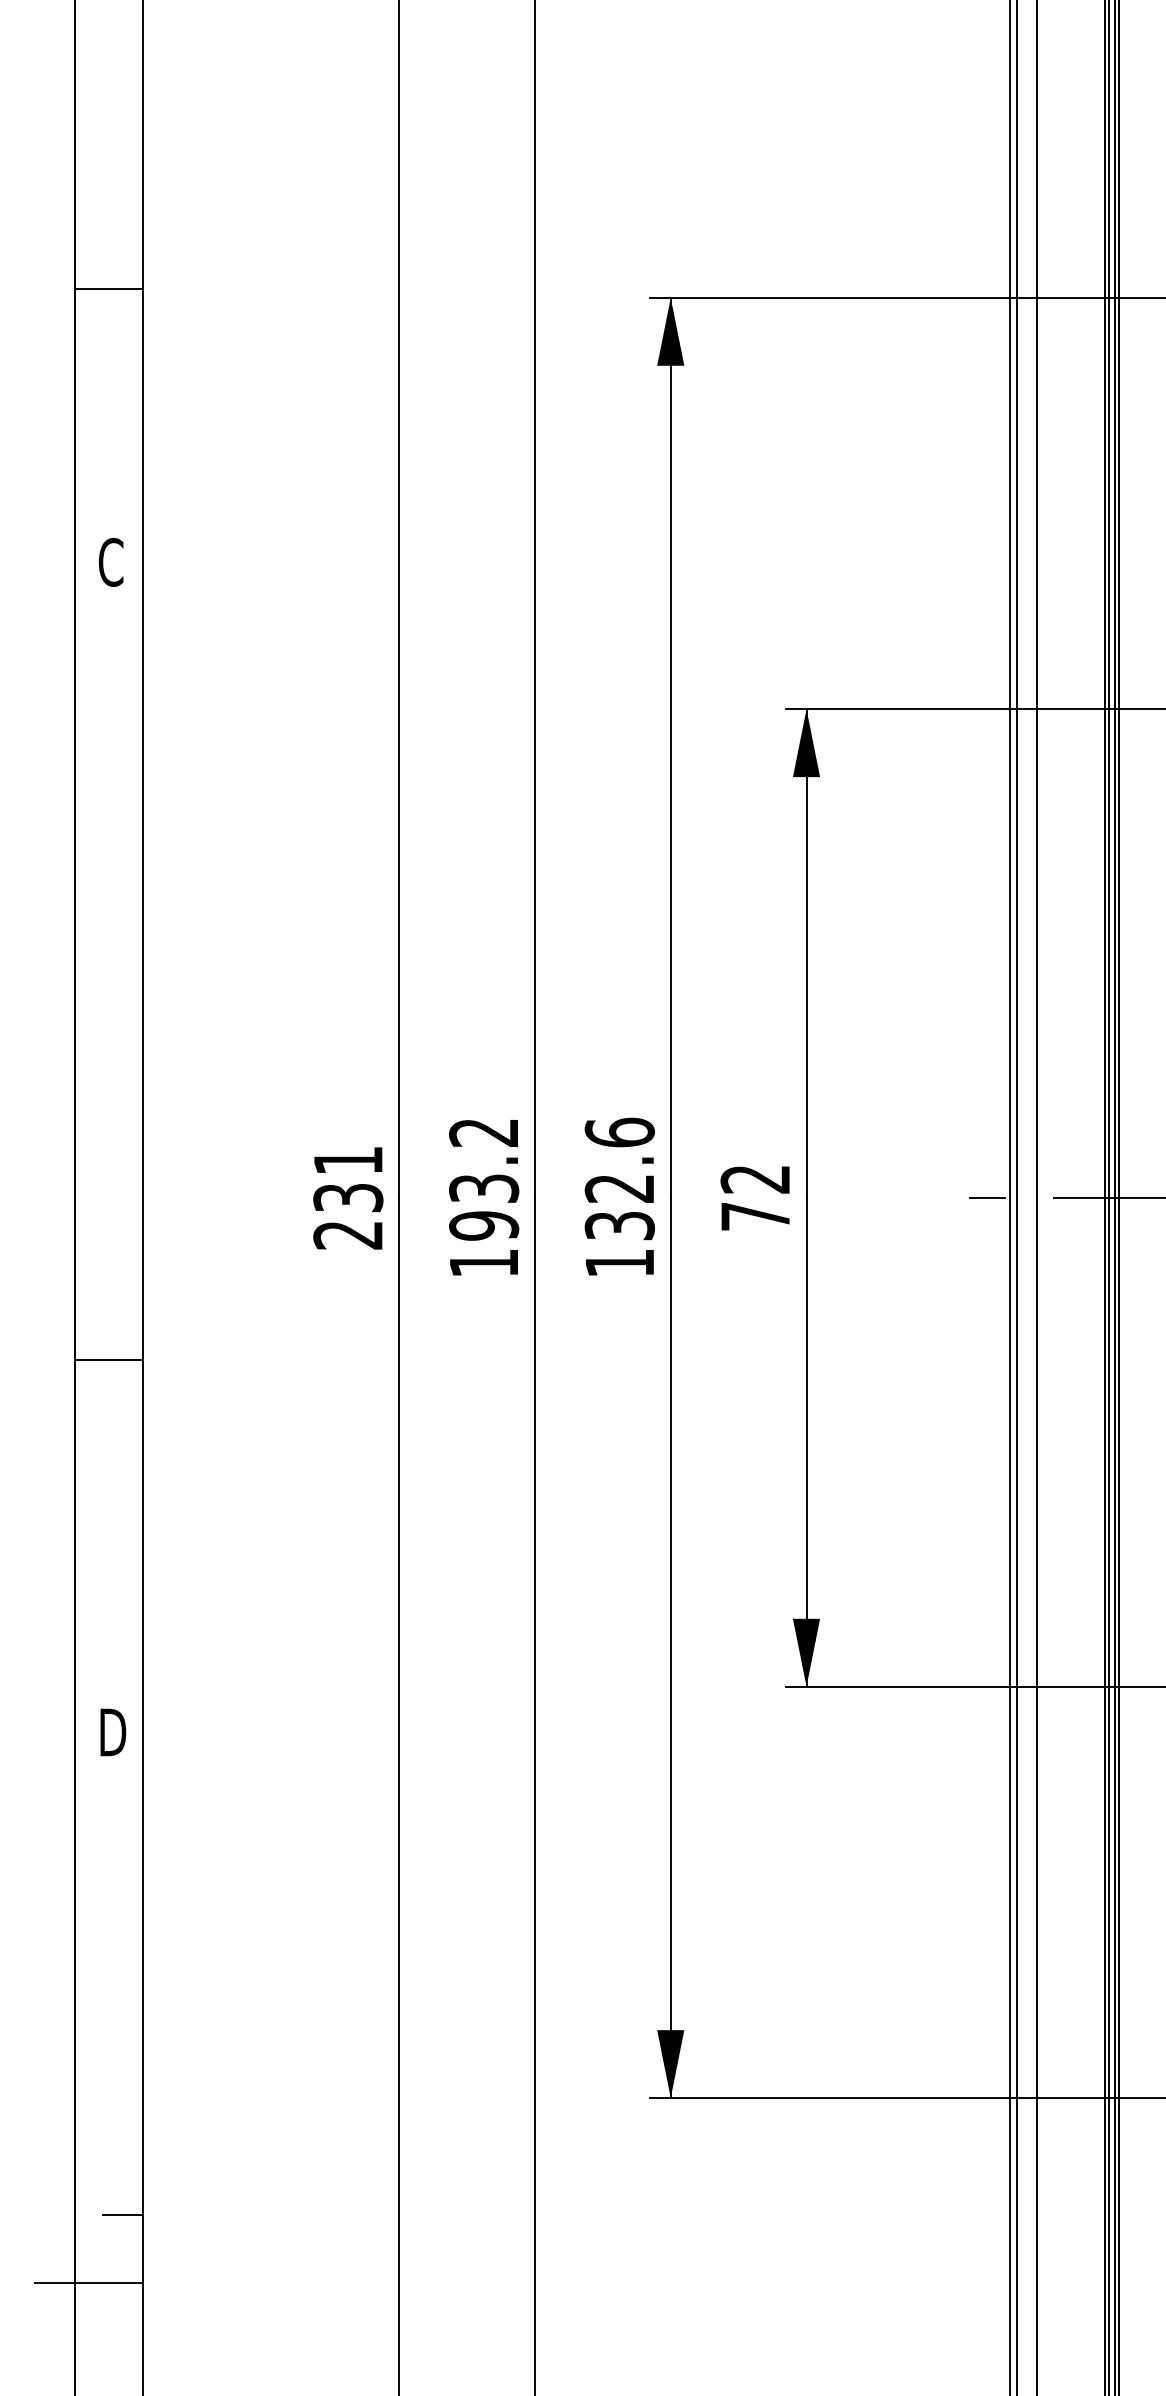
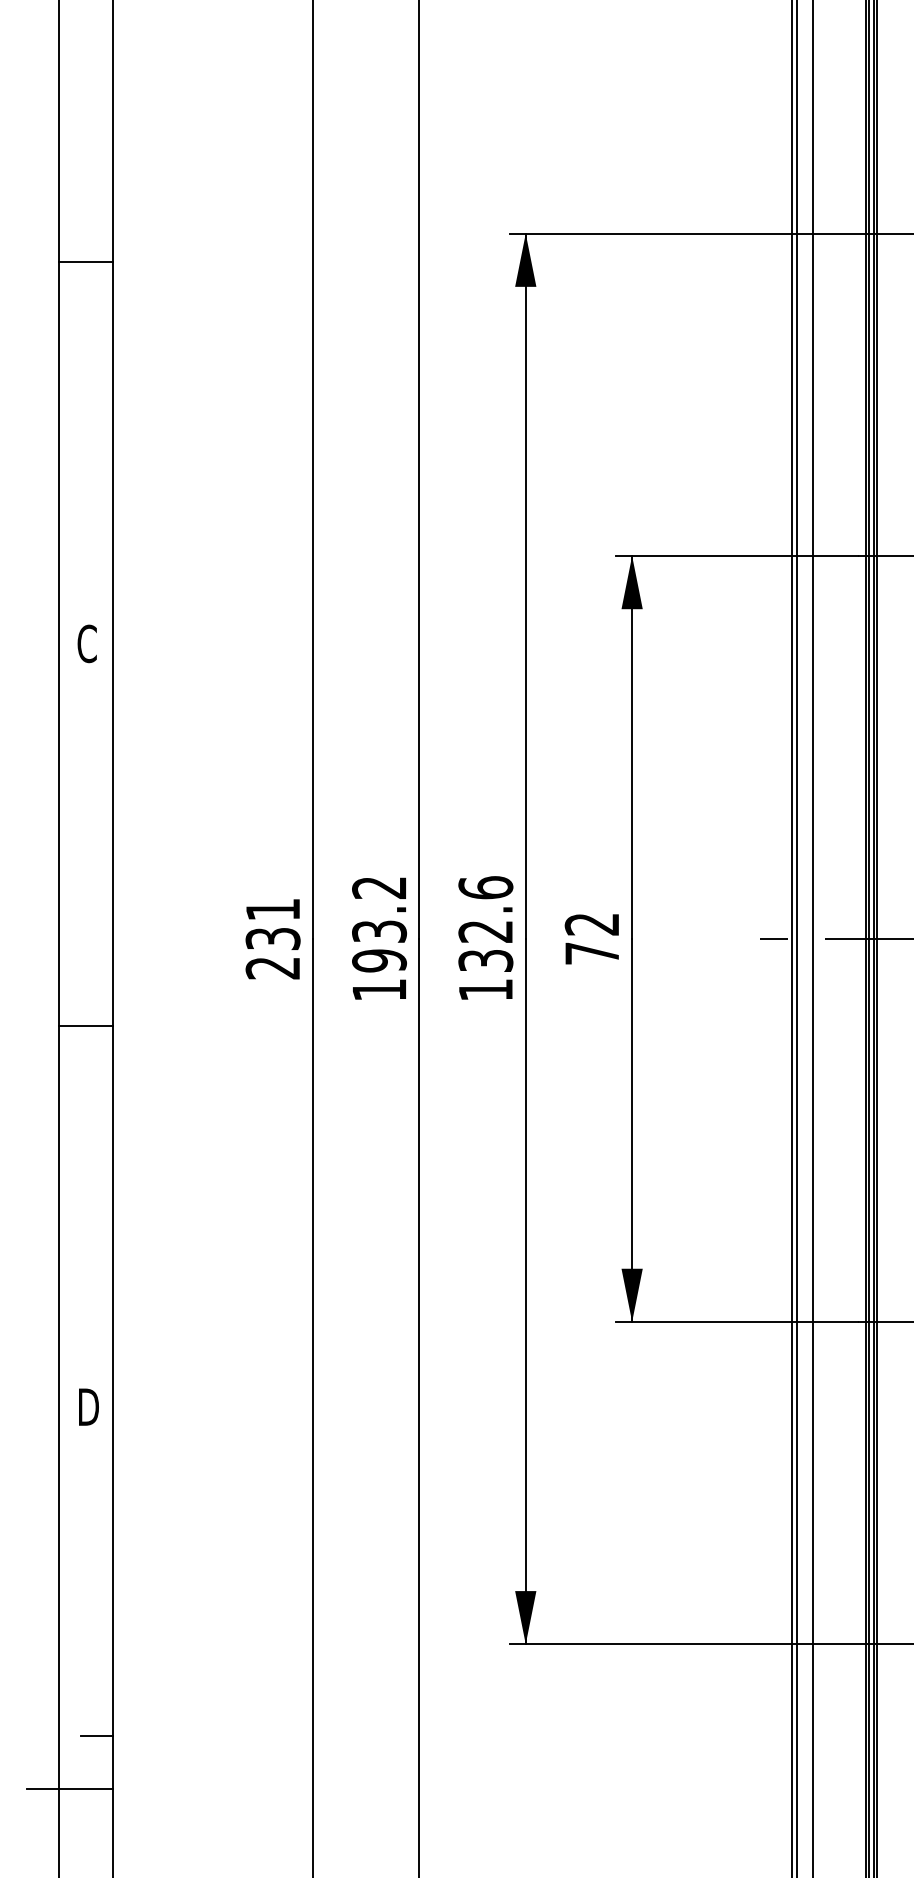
line: (109, 288) -> (85, 262), moved
text: (110, 561) -> (86, 643), moved
line: (109, 1359) -> (85, 1025), moved
text: (113, 1732) -> (89, 1407), moved

